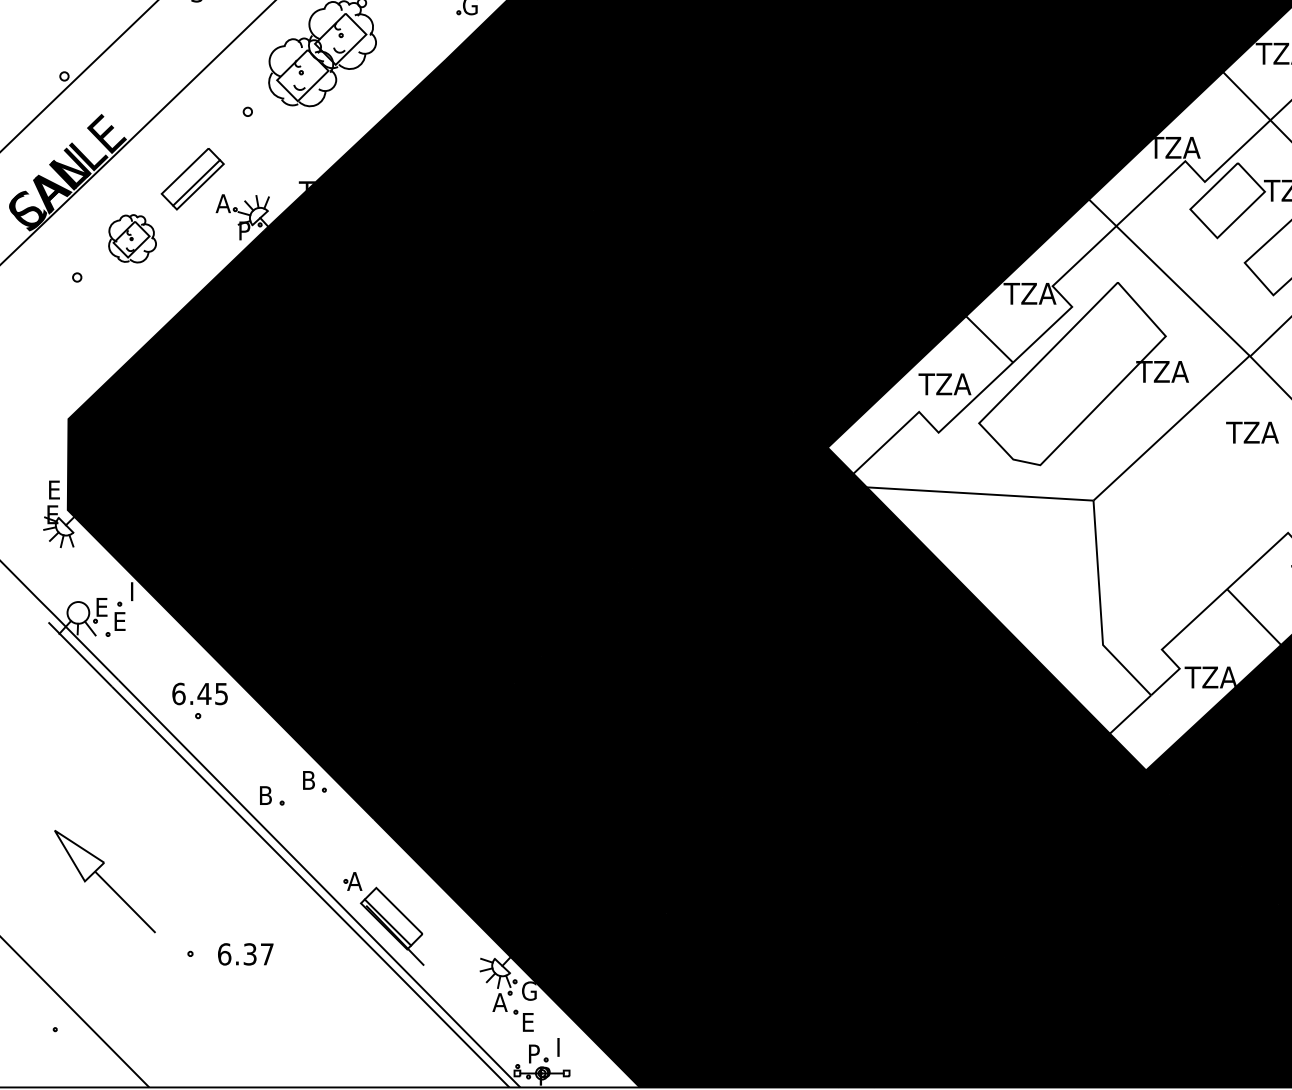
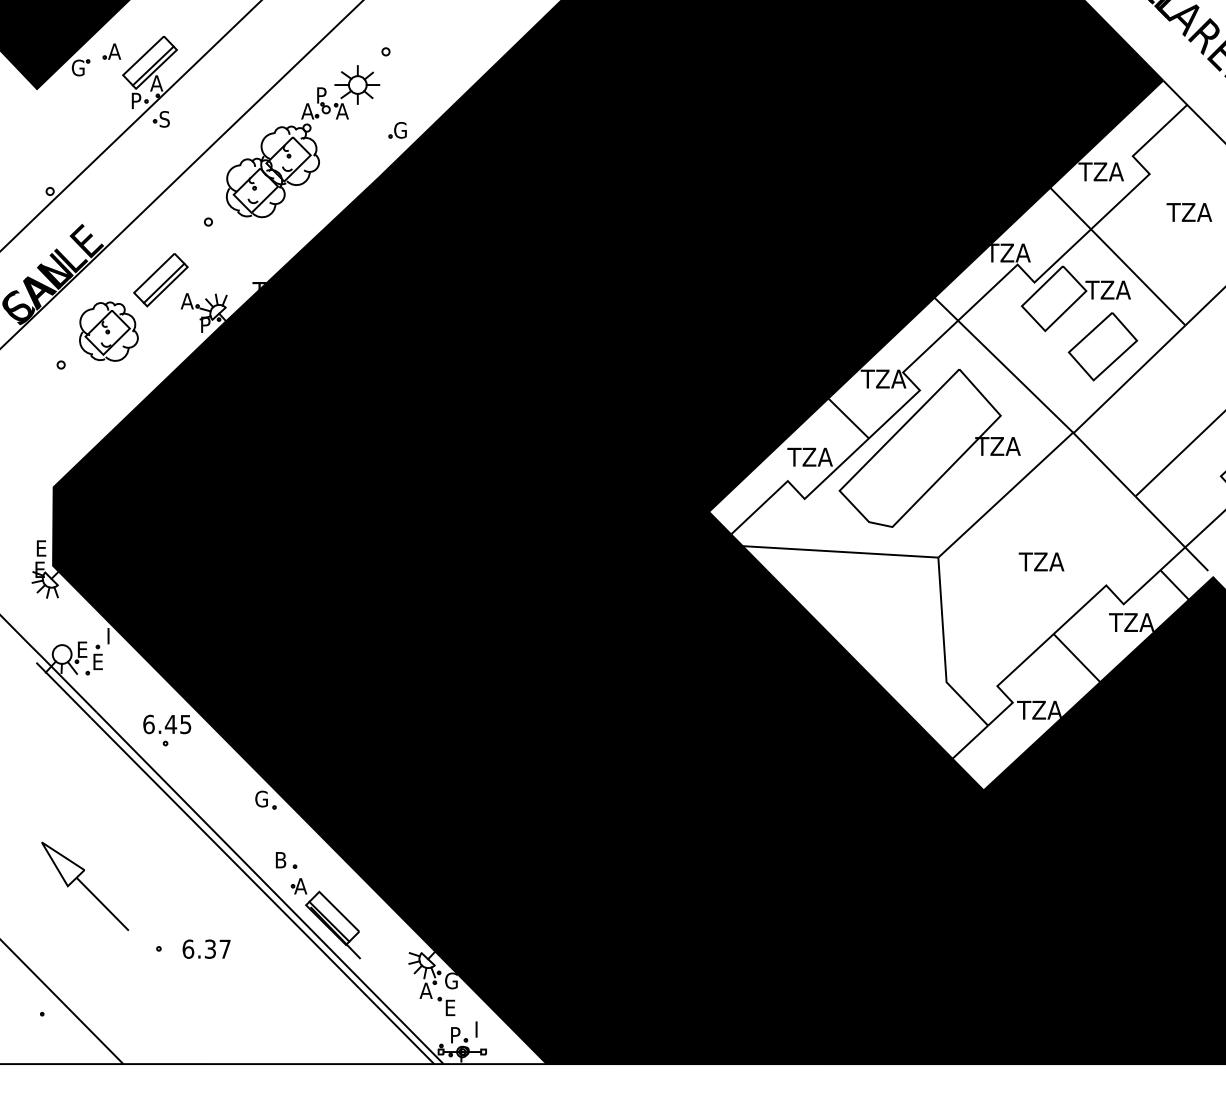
part: (132, 238) -> (108, 331), size x1.43
text: (1252, 432) -> (1041, 561), moved
text: (309, 779) -> (261, 798), B -> G
part: (272, 795) -> (286, 860), moved

